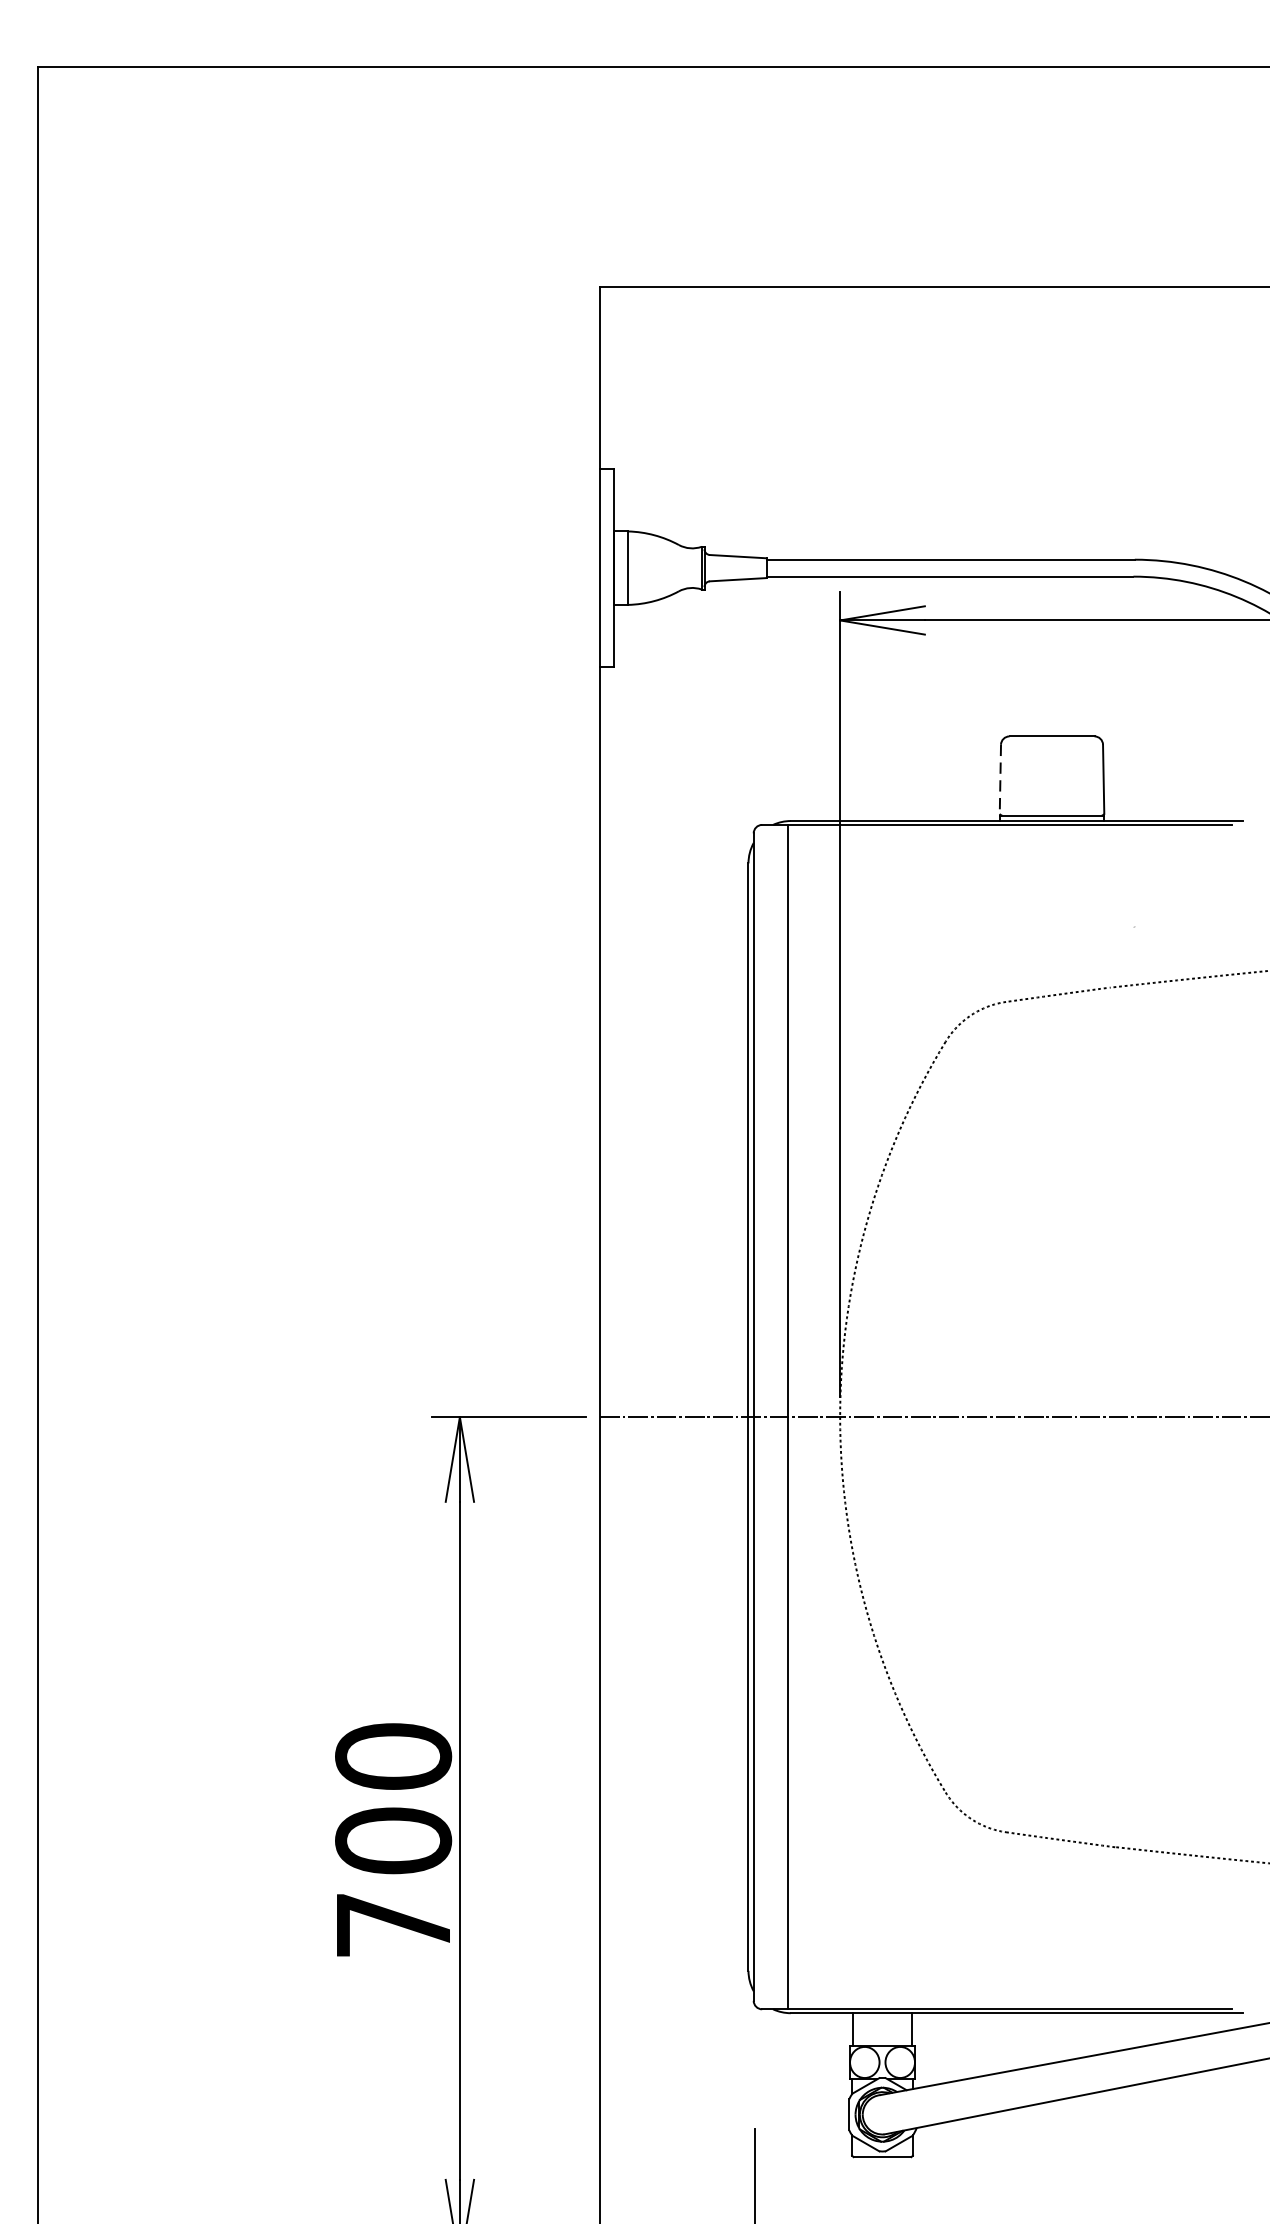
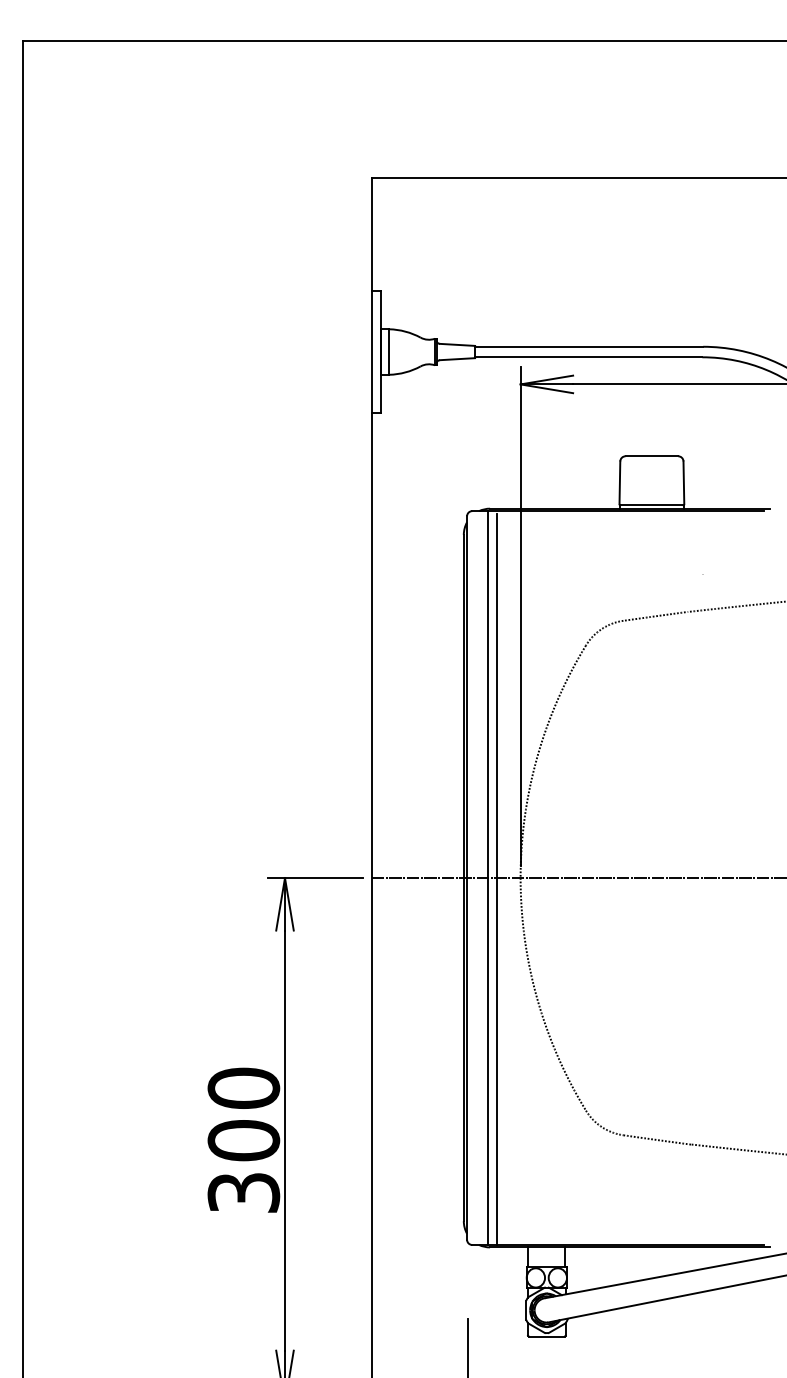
line: (999, 780) -> (619, 483), dashed -> solid
line: (802, 1417) -> (497, 878), added
text: (392, 1924) -> (243, 1192), 700 -> 300

